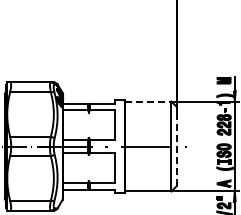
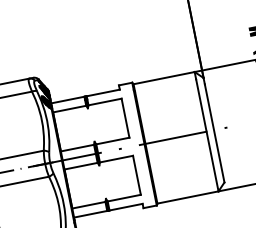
line: (148, 101) -> (164, 78), dashed -> solid
line: (177, 148) -> (215, 132), dashed -> solid

